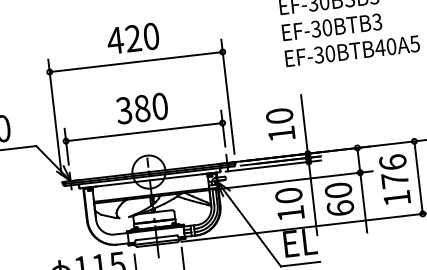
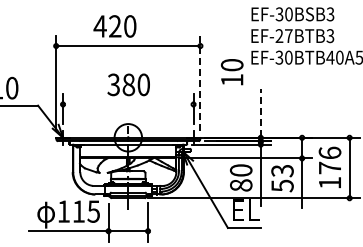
text: (321, 29) -> (283, 36), EF-30BTB3 -> EF-27BTB3
text: (132, 38) -> (114, 26), moved
line: (227, 96) -> (200, 83), solid -> dashed
line: (303, 123) -> (260, 112), solid -> dashed
text: (281, 124) -> (232, 72), moved
line: (143, 132) -> (127, 104), removed
text: (339, 199) -> (282, 178), 60 -> 53
text: (291, 213) -> (241, 185), 10 -> 80

